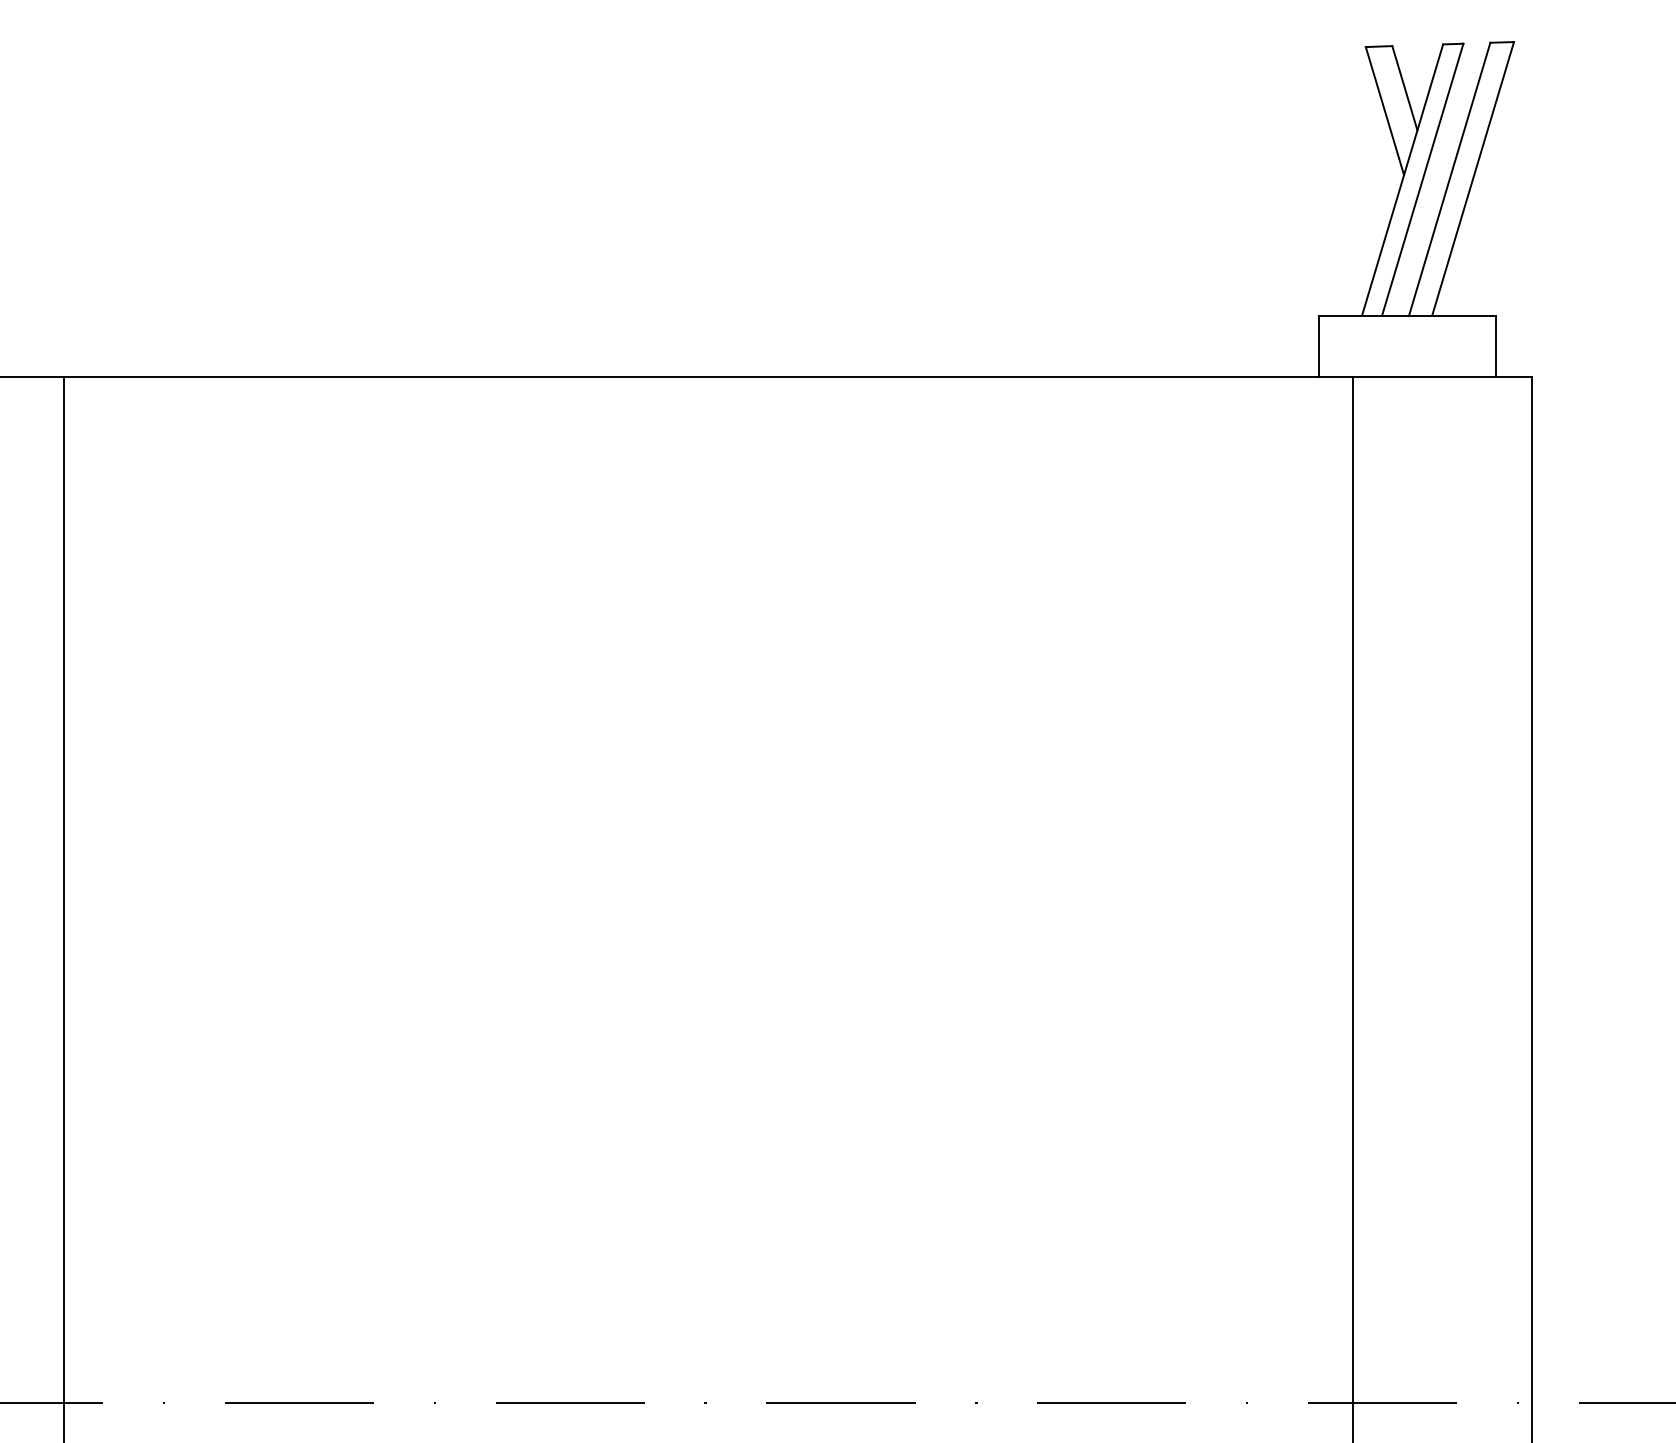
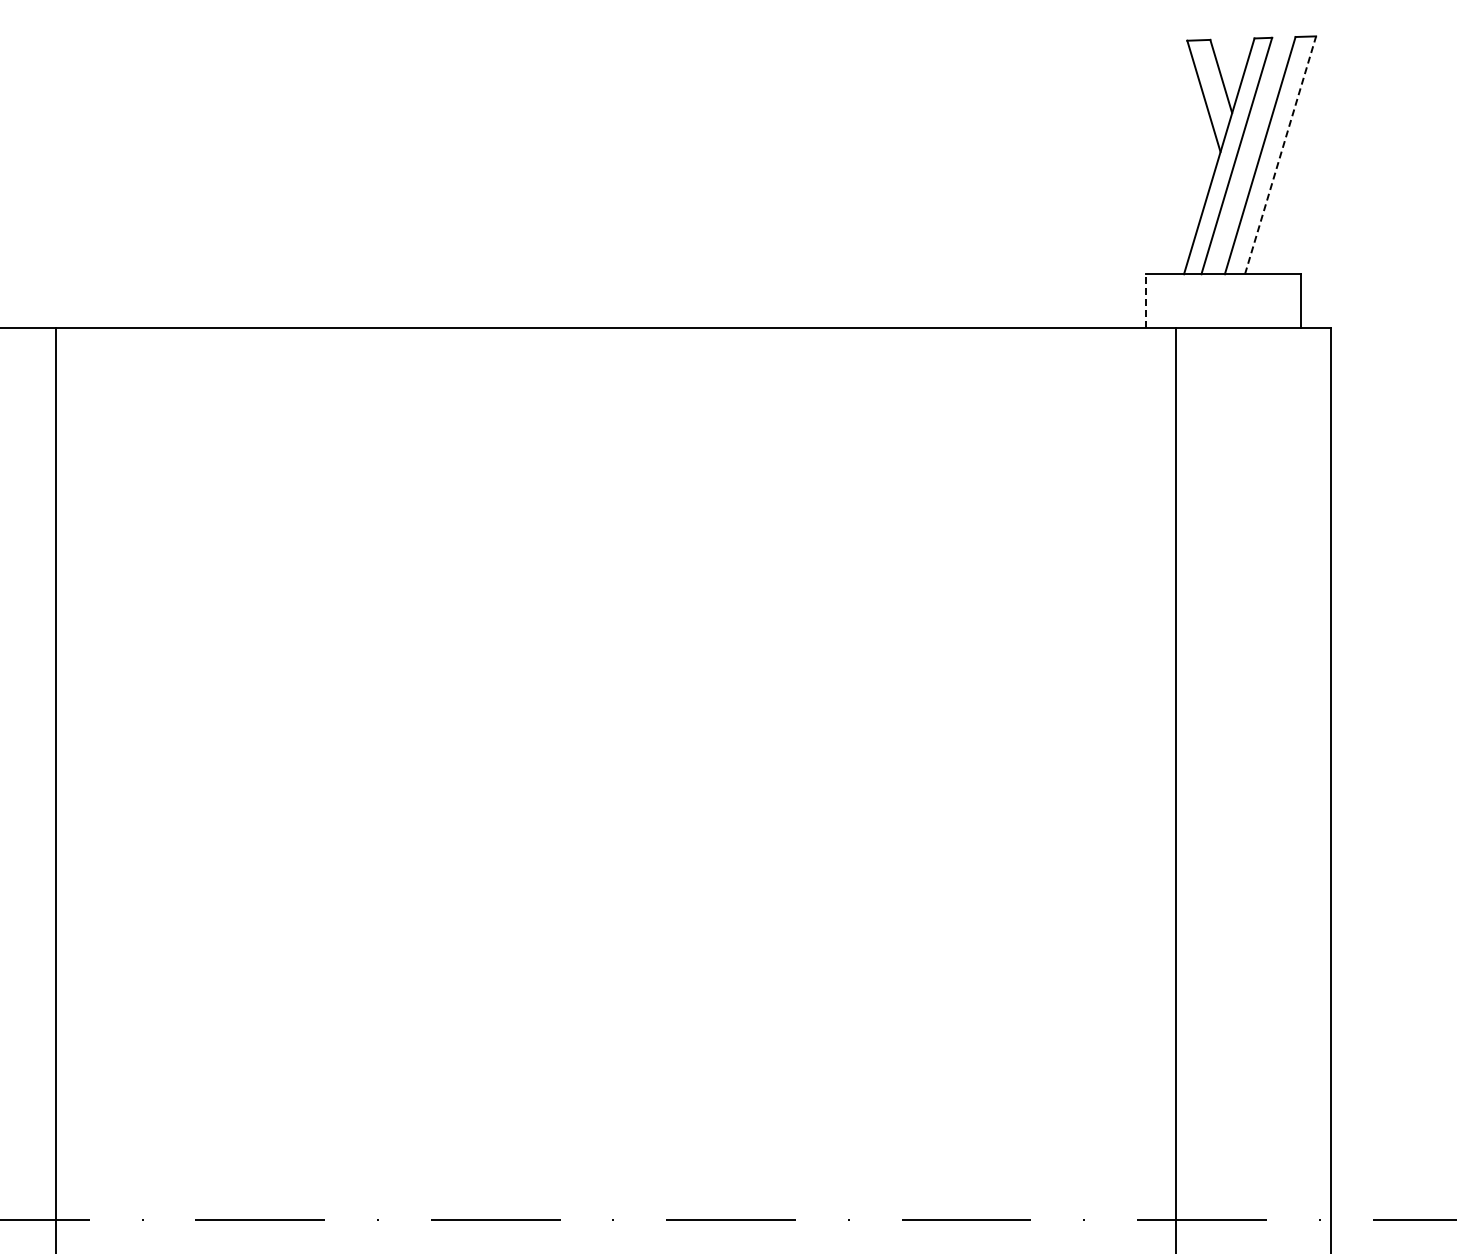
line: (1473, 177) -> (1280, 154), solid -> dashed
line: (1318, 347) -> (1146, 301), solid -> dashed

